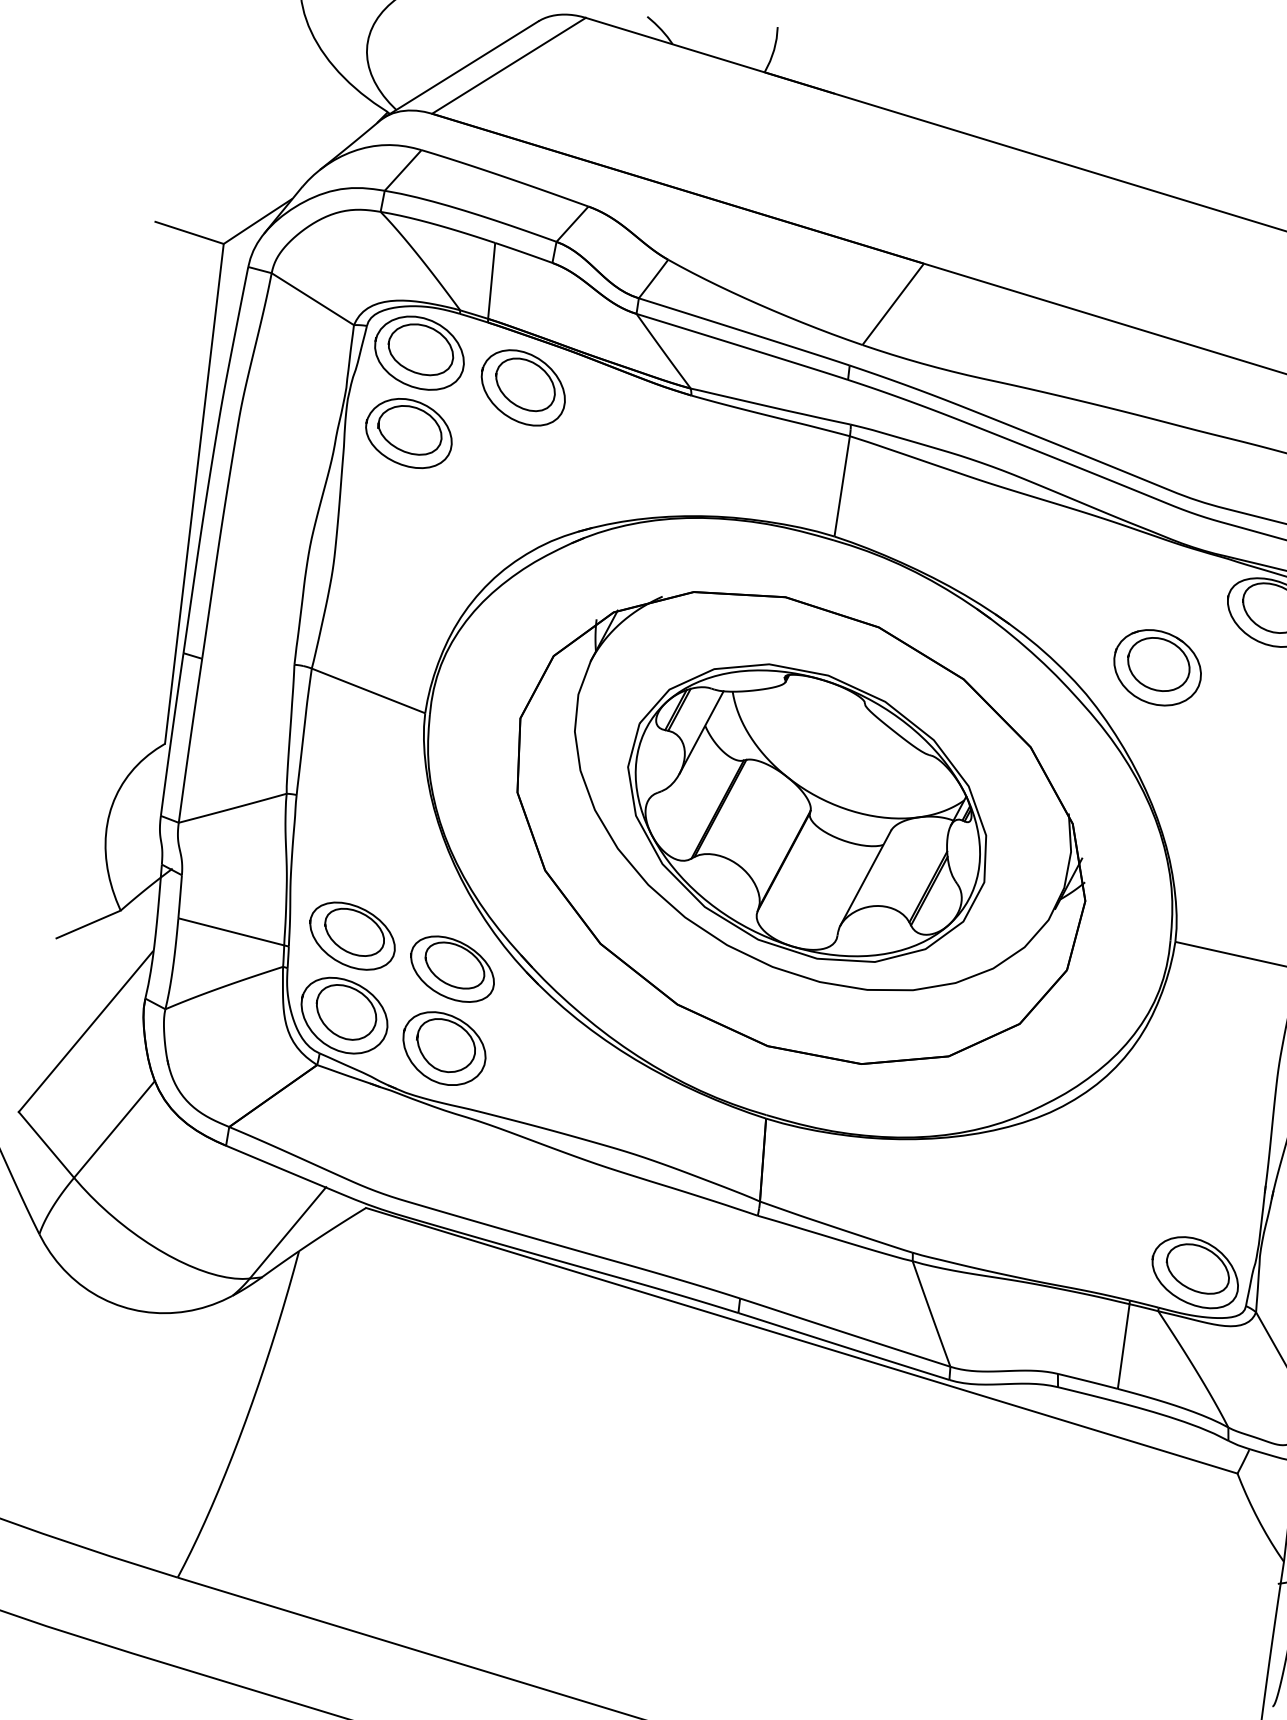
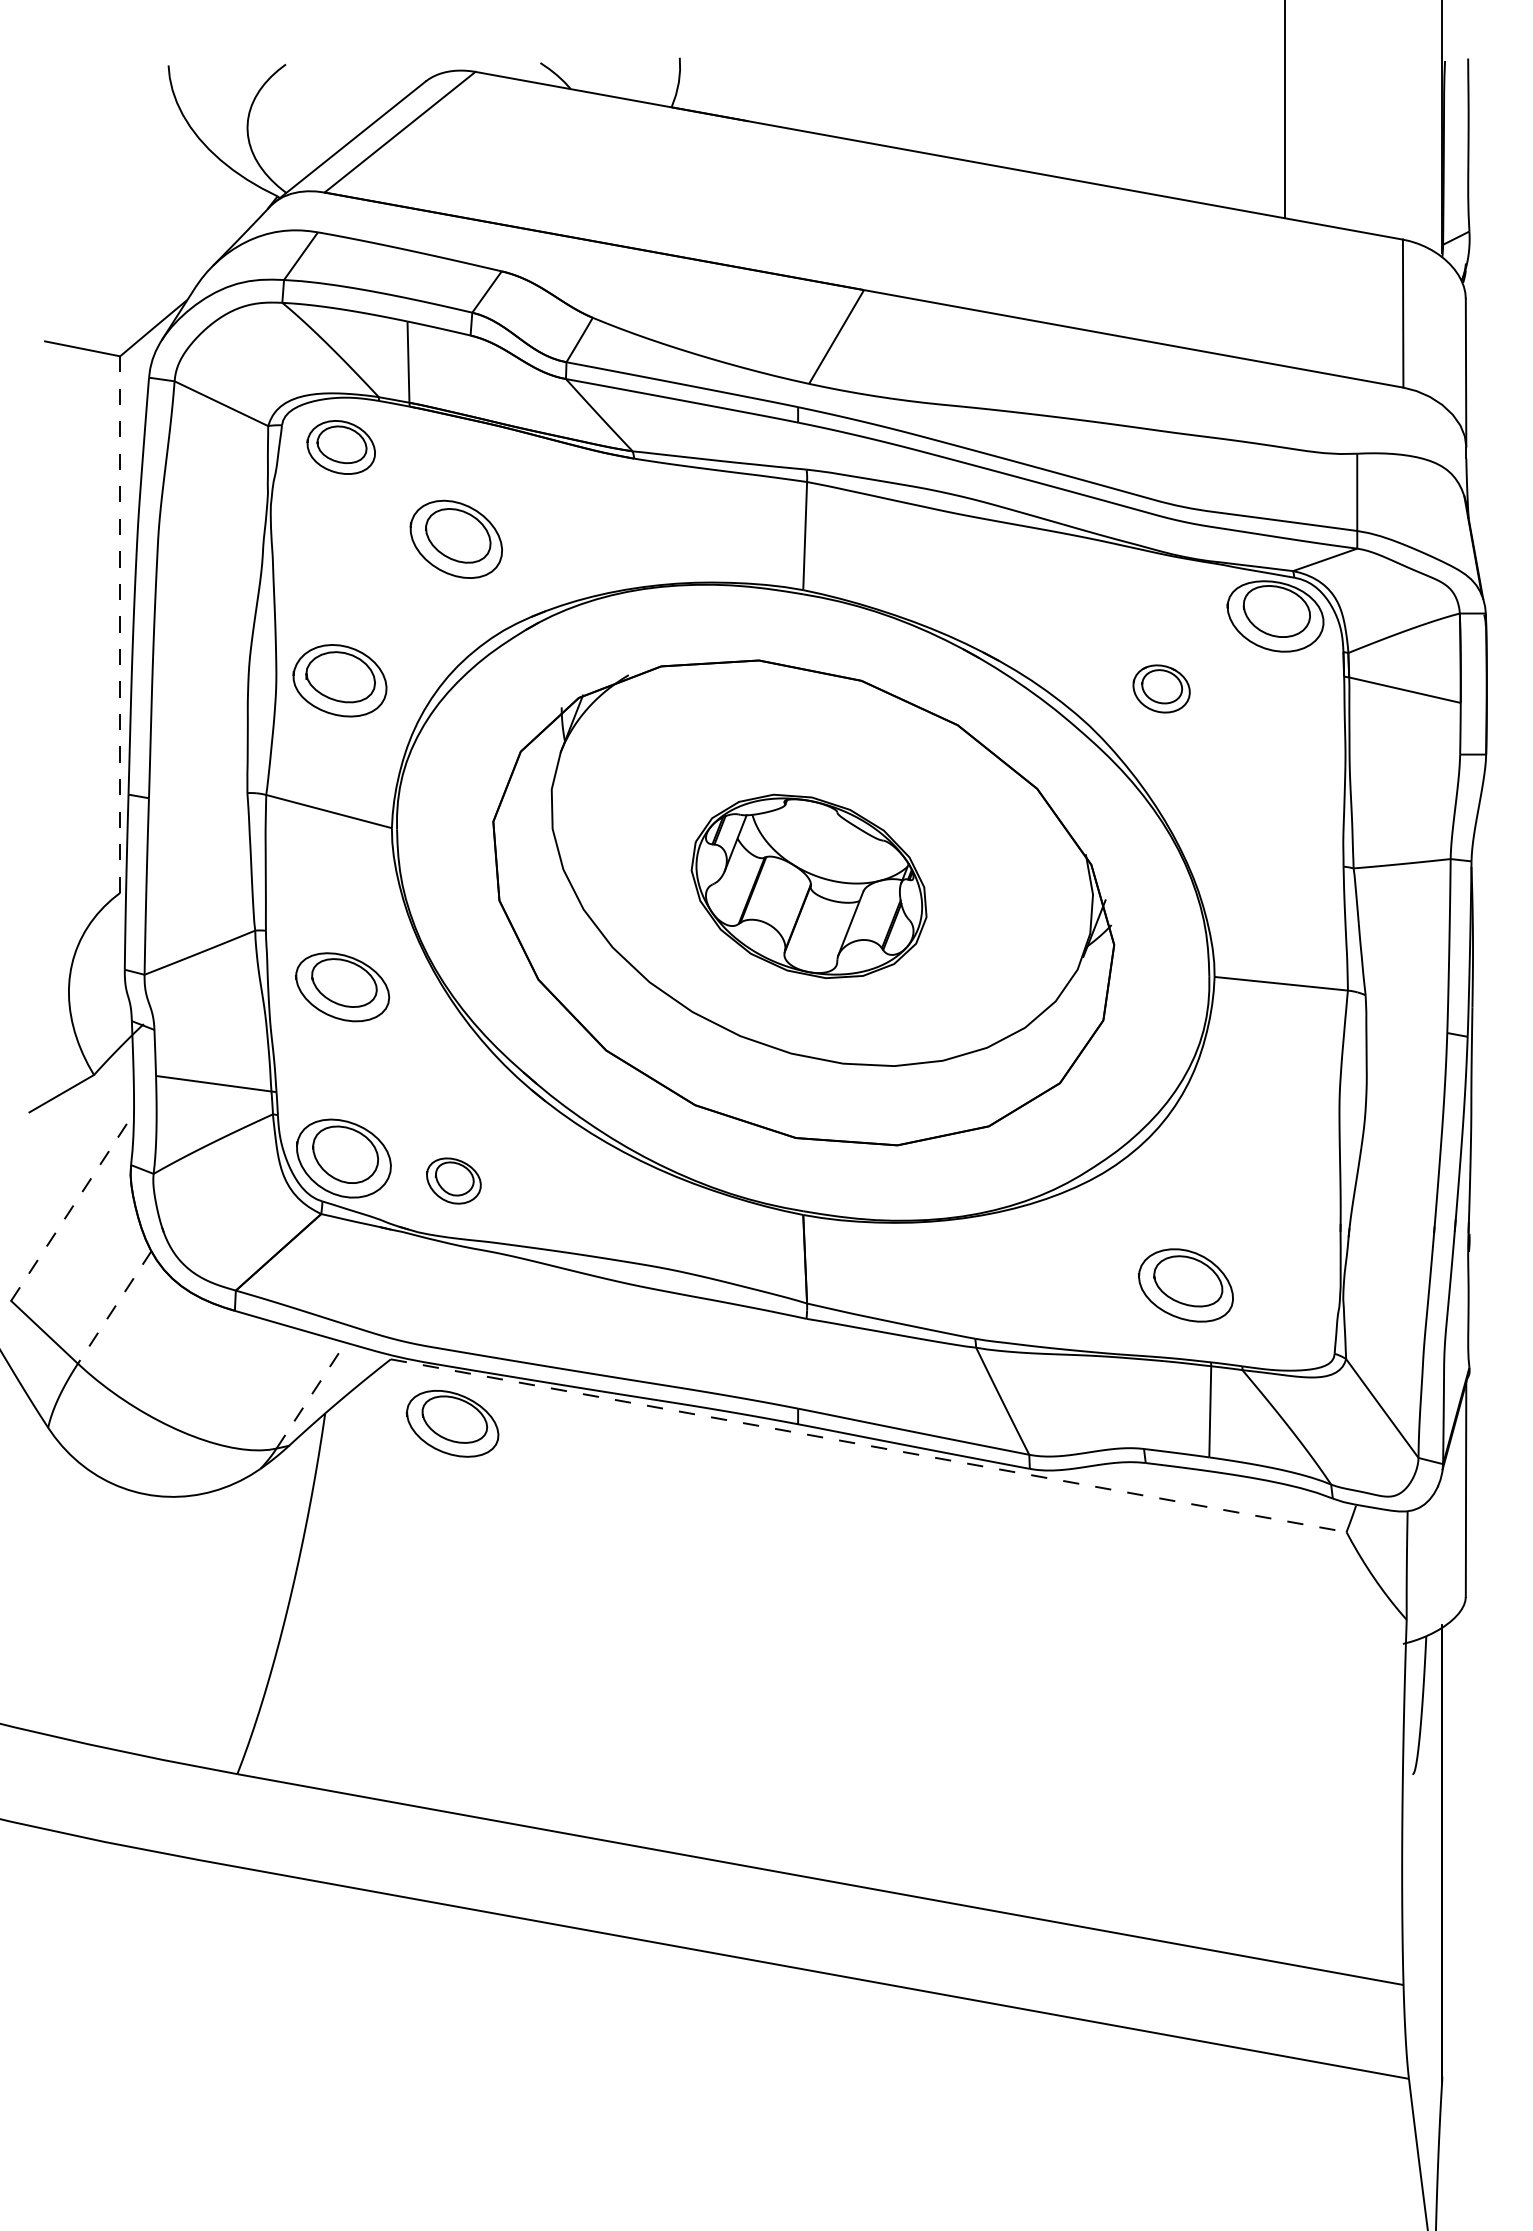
part: (419, 353) -> (341, 447), size x0.7
part: (522, 386) -> (455, 538), moved
part: (408, 433) -> (339, 680), moved
line: (194, 493) -> (120, 624), solid -> dashed
part: (1157, 667) -> (1161, 688), size x0.6
part: (806, 813) -> (808, 886), size x0.6
part: (352, 936) -> (342, 987), moved
part: (452, 968) -> (452, 1423), moved
line: (86, 1031) -> (72, 1207), solid -> dashed
part: (444, 1048) -> (453, 1180), size x0.6
line: (114, 1129) -> (114, 1307), solid -> dashed
line: (288, 1232) -> (311, 1395), solid -> dashed
part: (1194, 1272) -> (1185, 1285), moved
line: (801, 1340) -> (868, 1445), solid -> dashed

